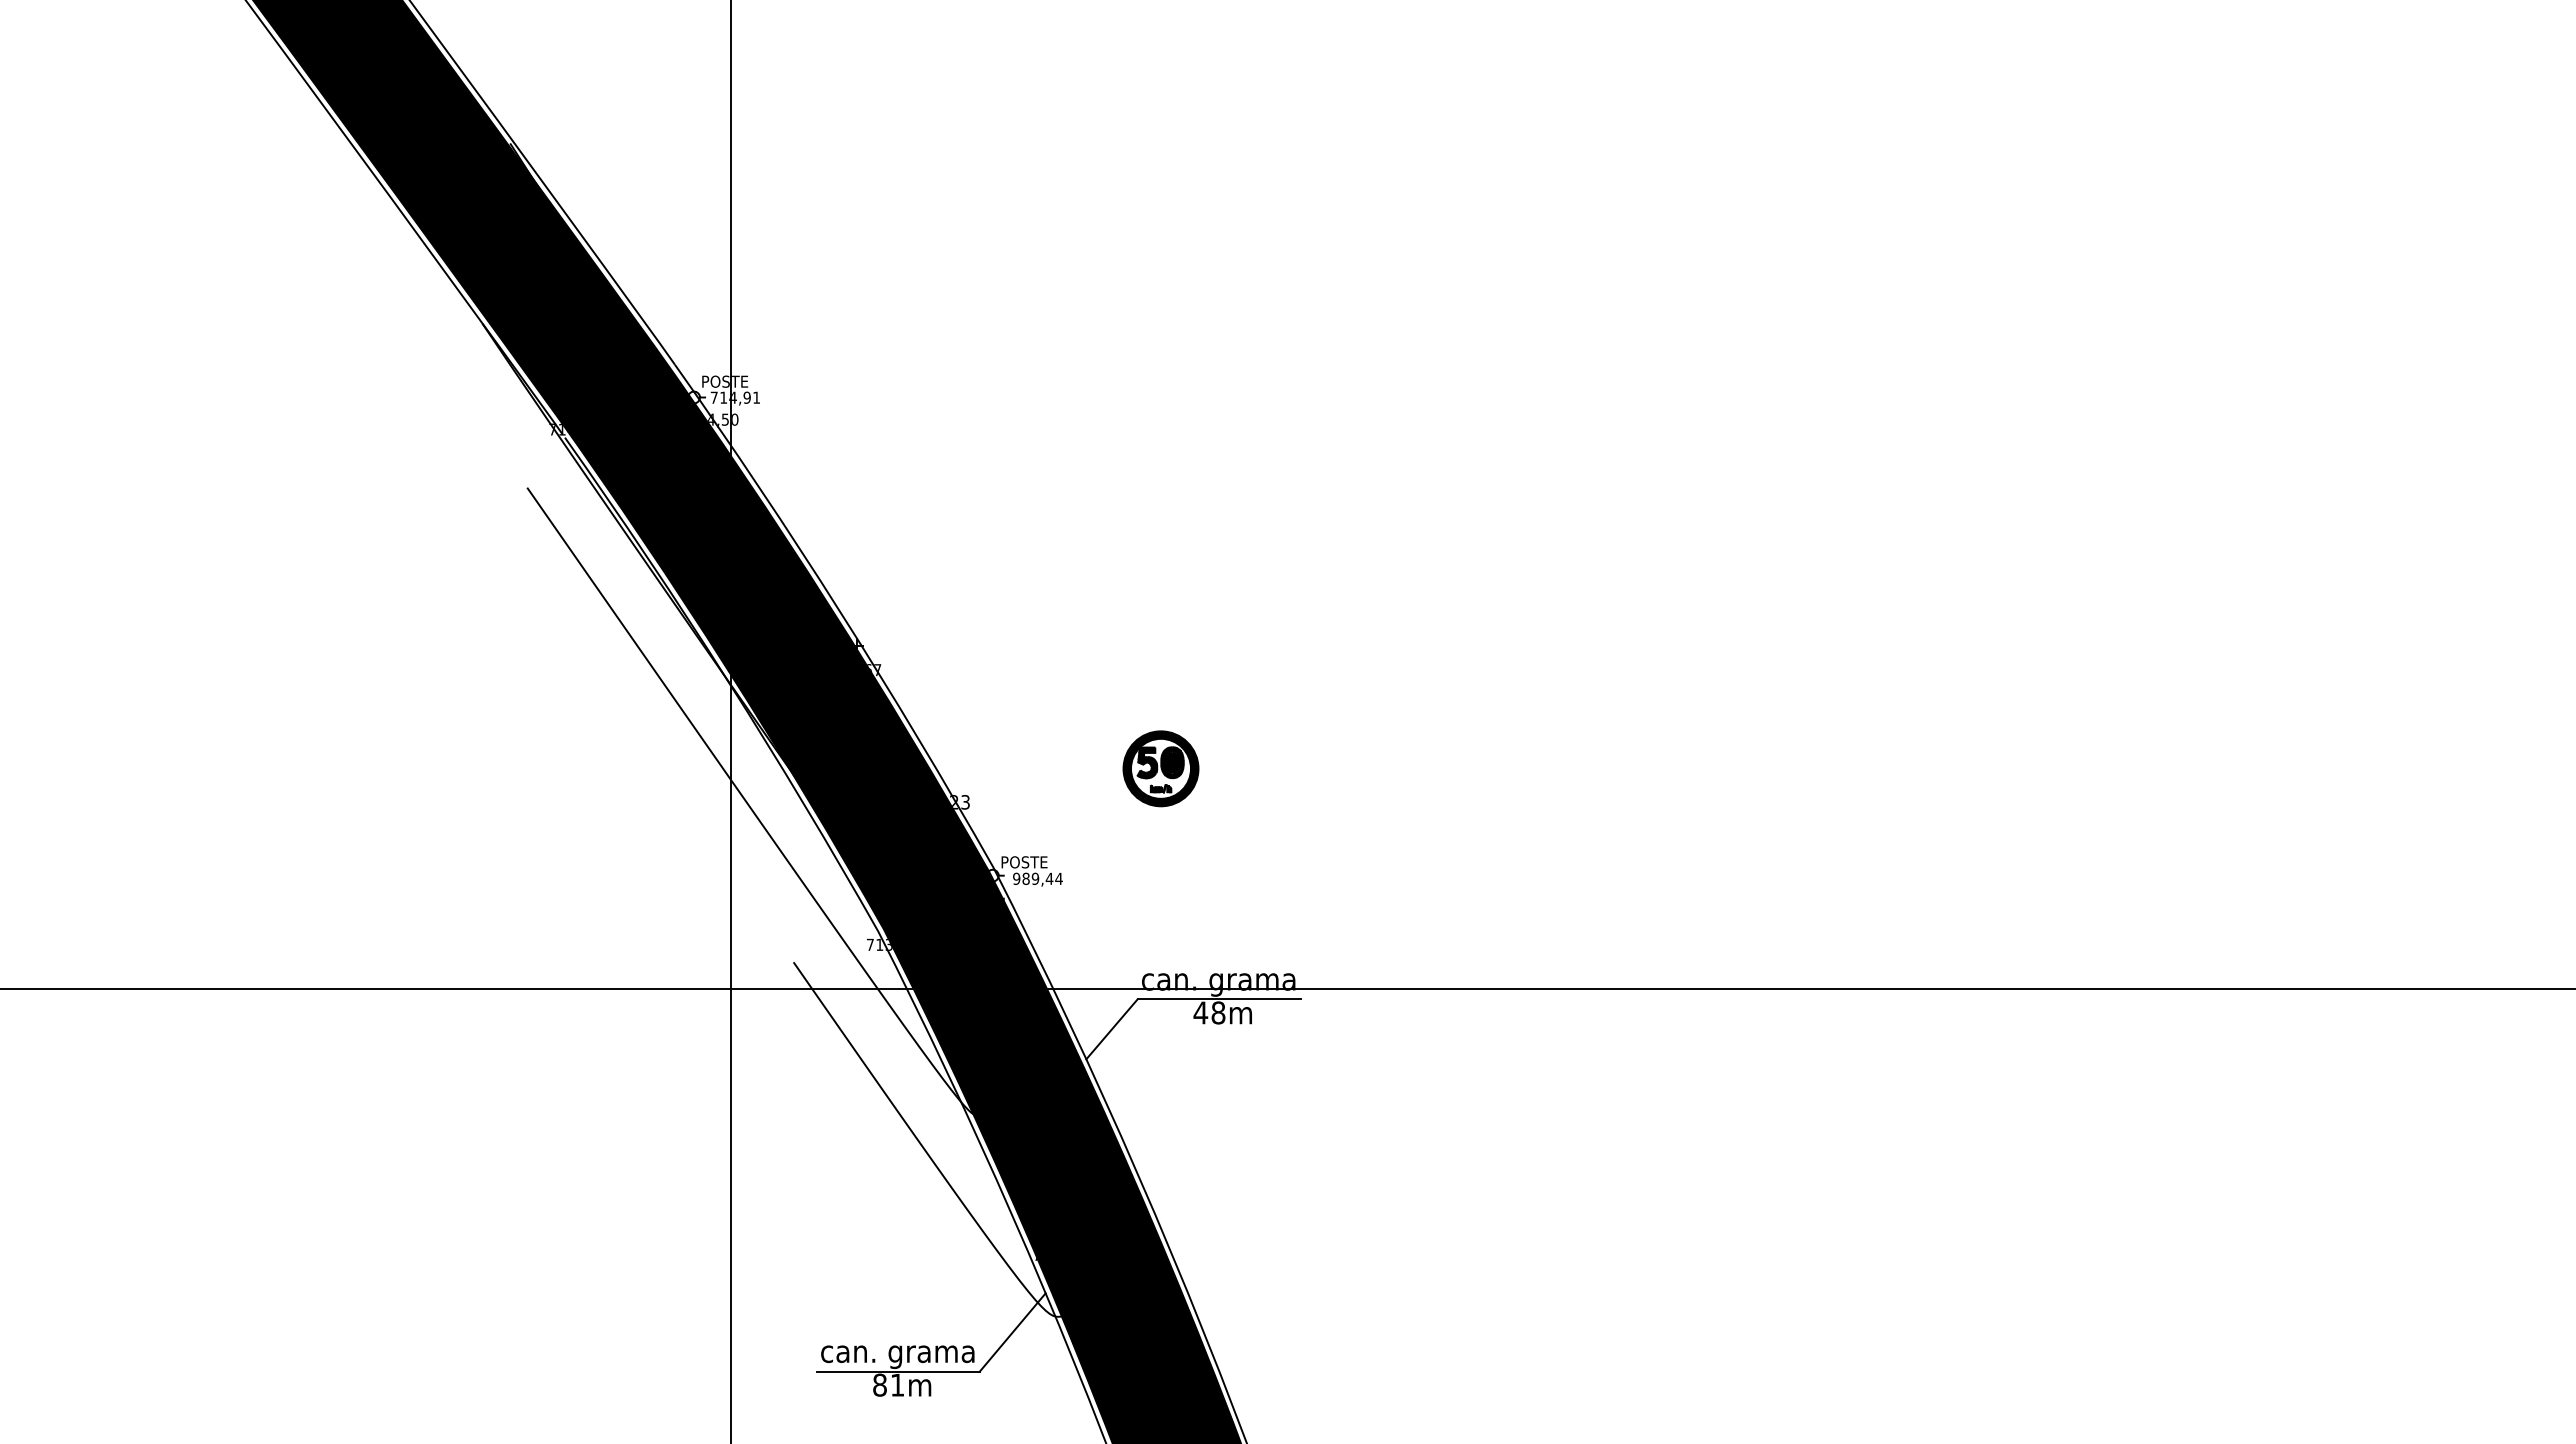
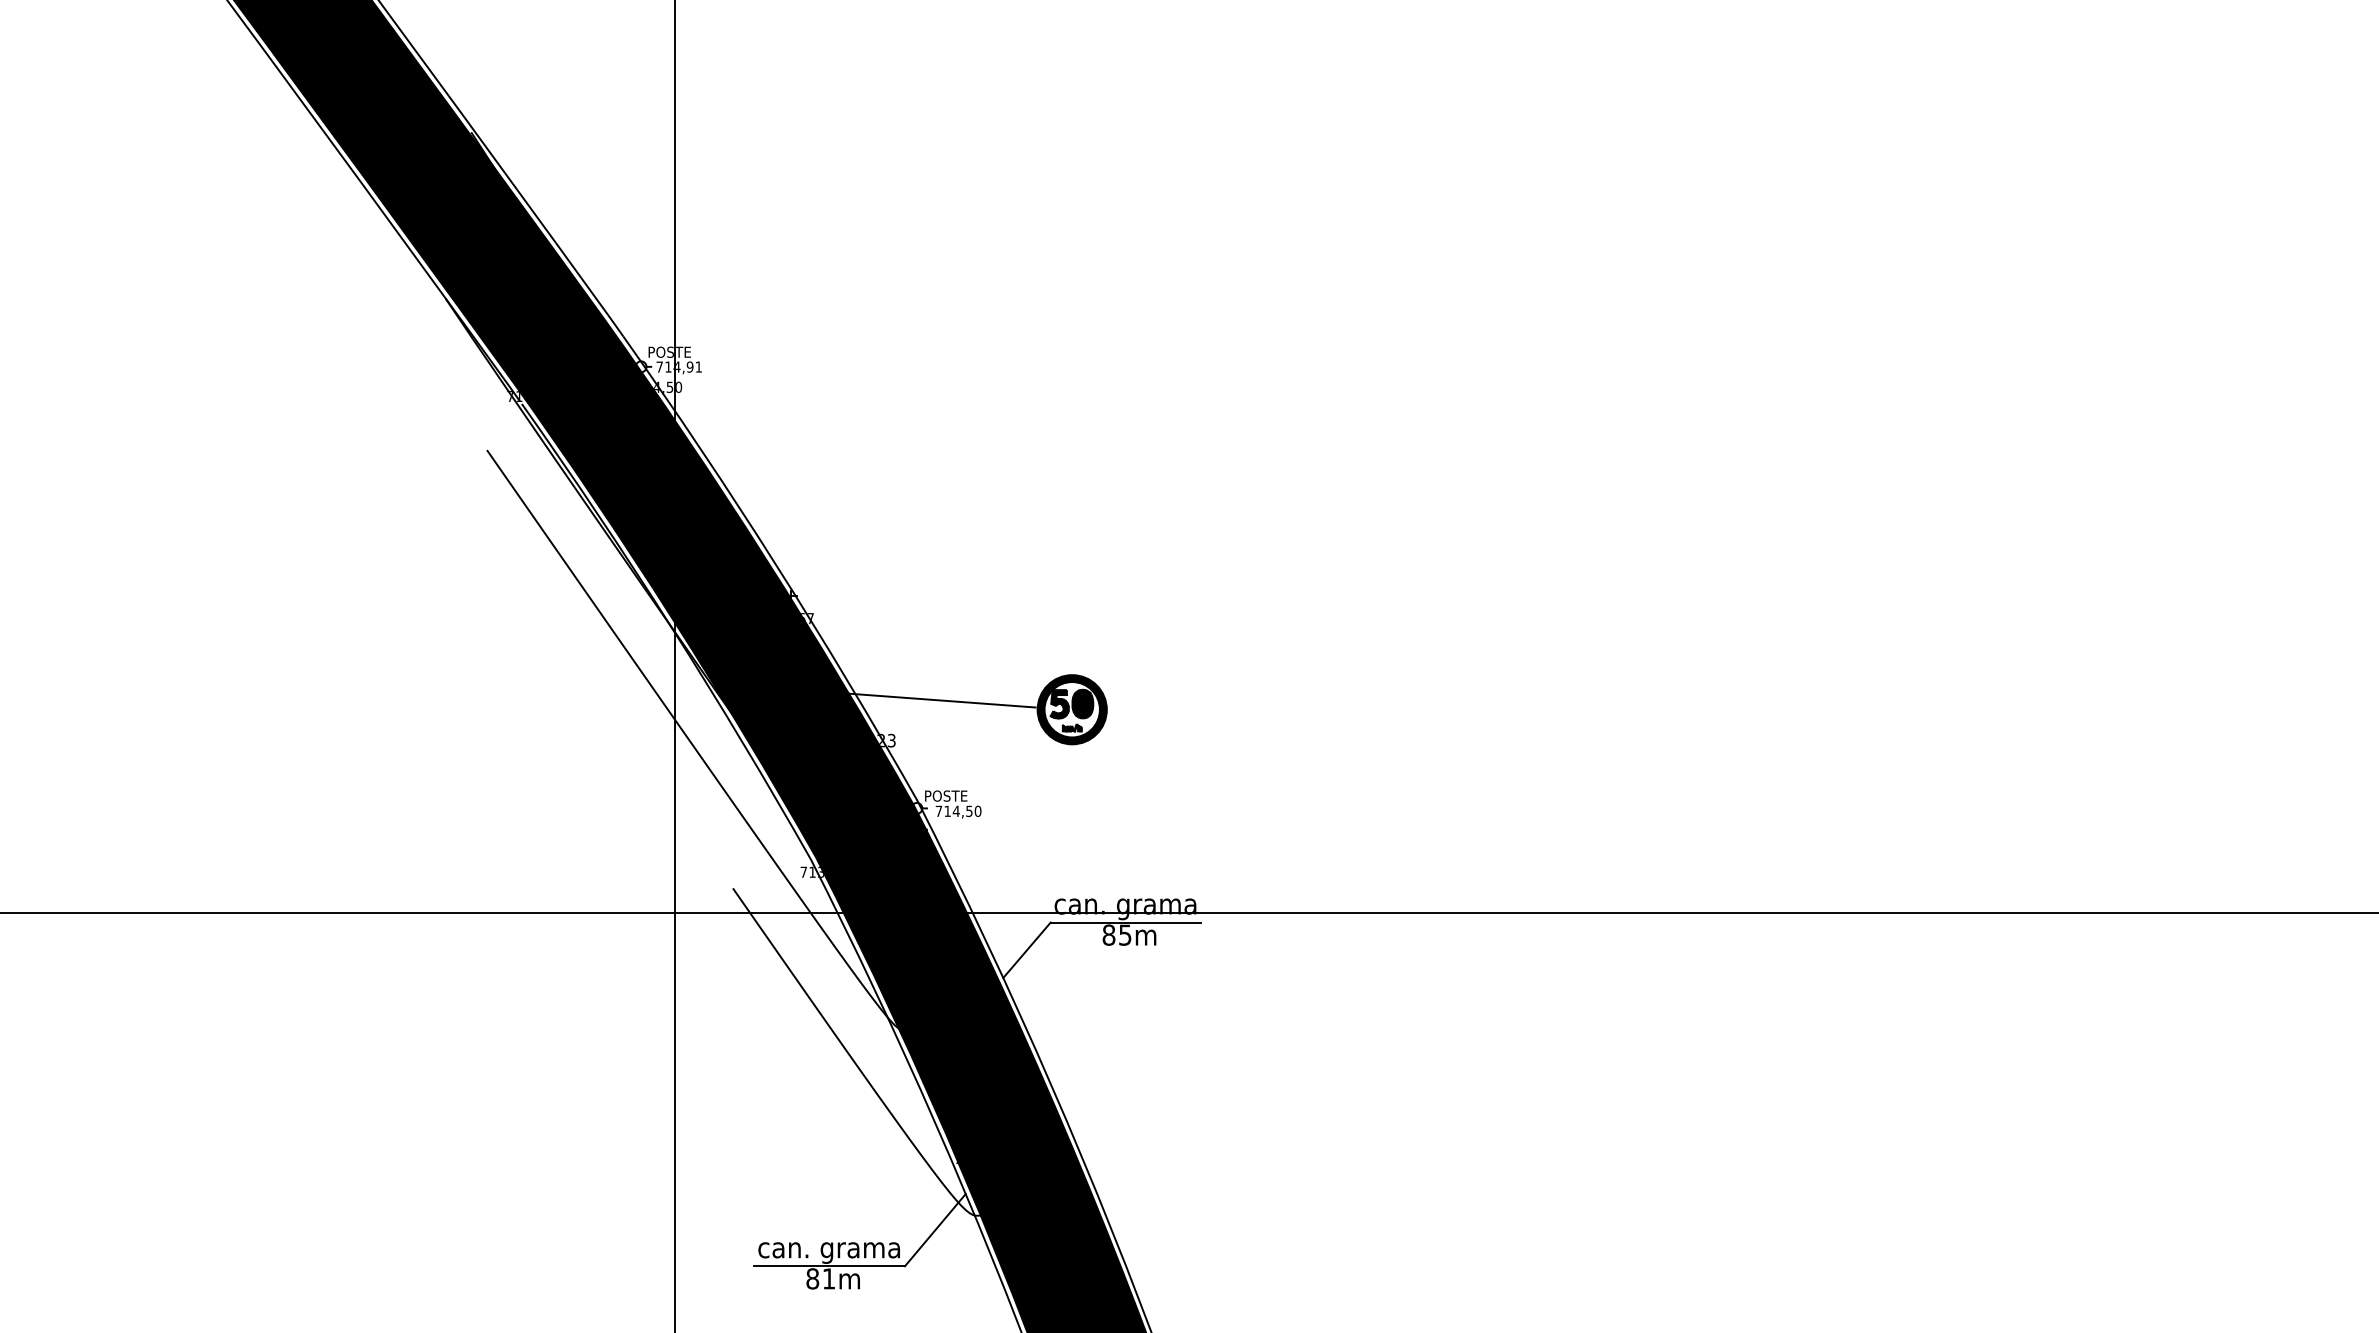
line: (1015, 758) -> (937, 700), added
text: (1037, 878) -> (958, 811), 989,44 -> 714,50
text: (1209, 1012) -> (1117, 934), 48m -> 85m

